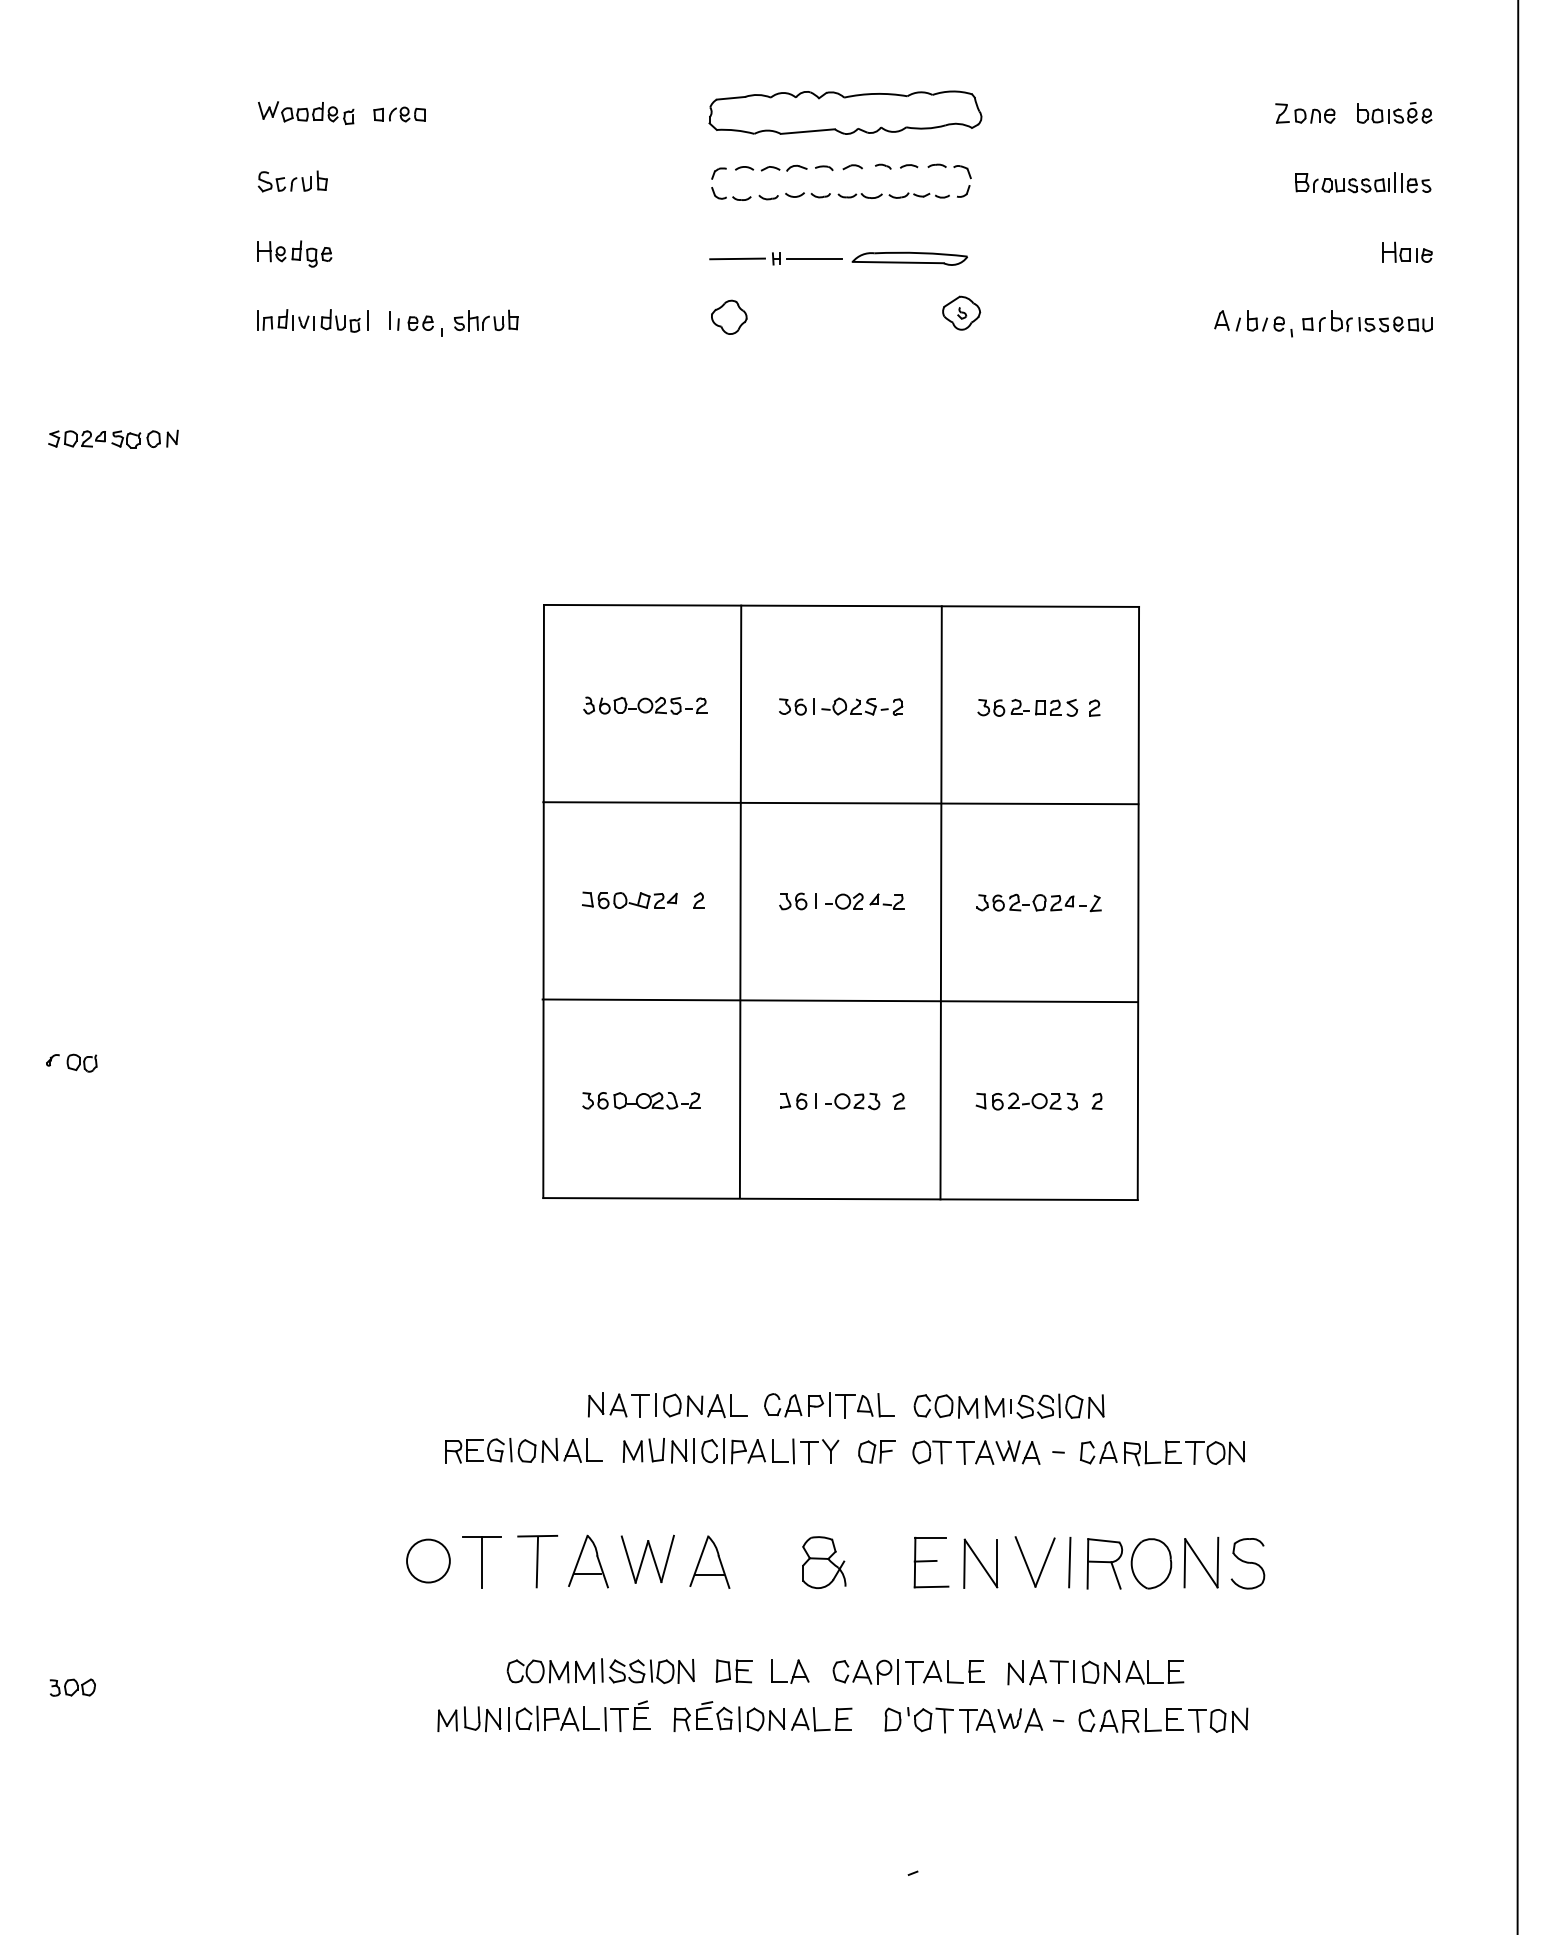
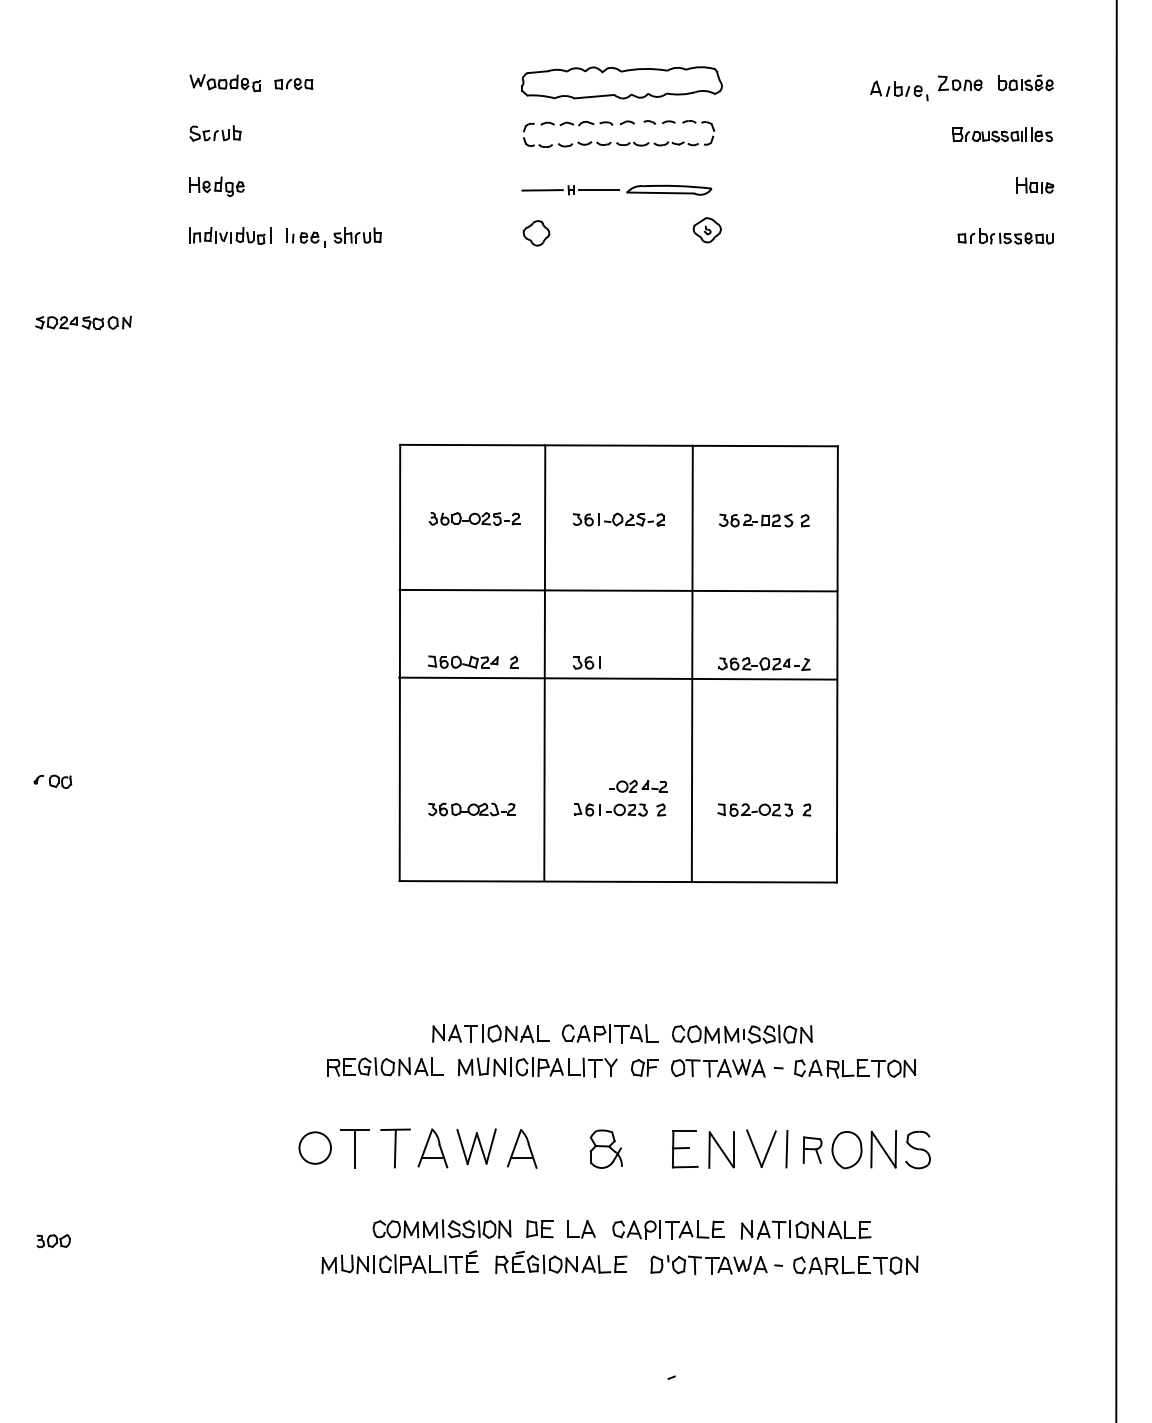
part: (1253, 323) -> (899, 90), moved
part: (864, 900) -> (638, 785), moved
line: (839, 1000) -> (617, 678), moved
part: (1104, 1563) -> (812, 1149), size x0.7

